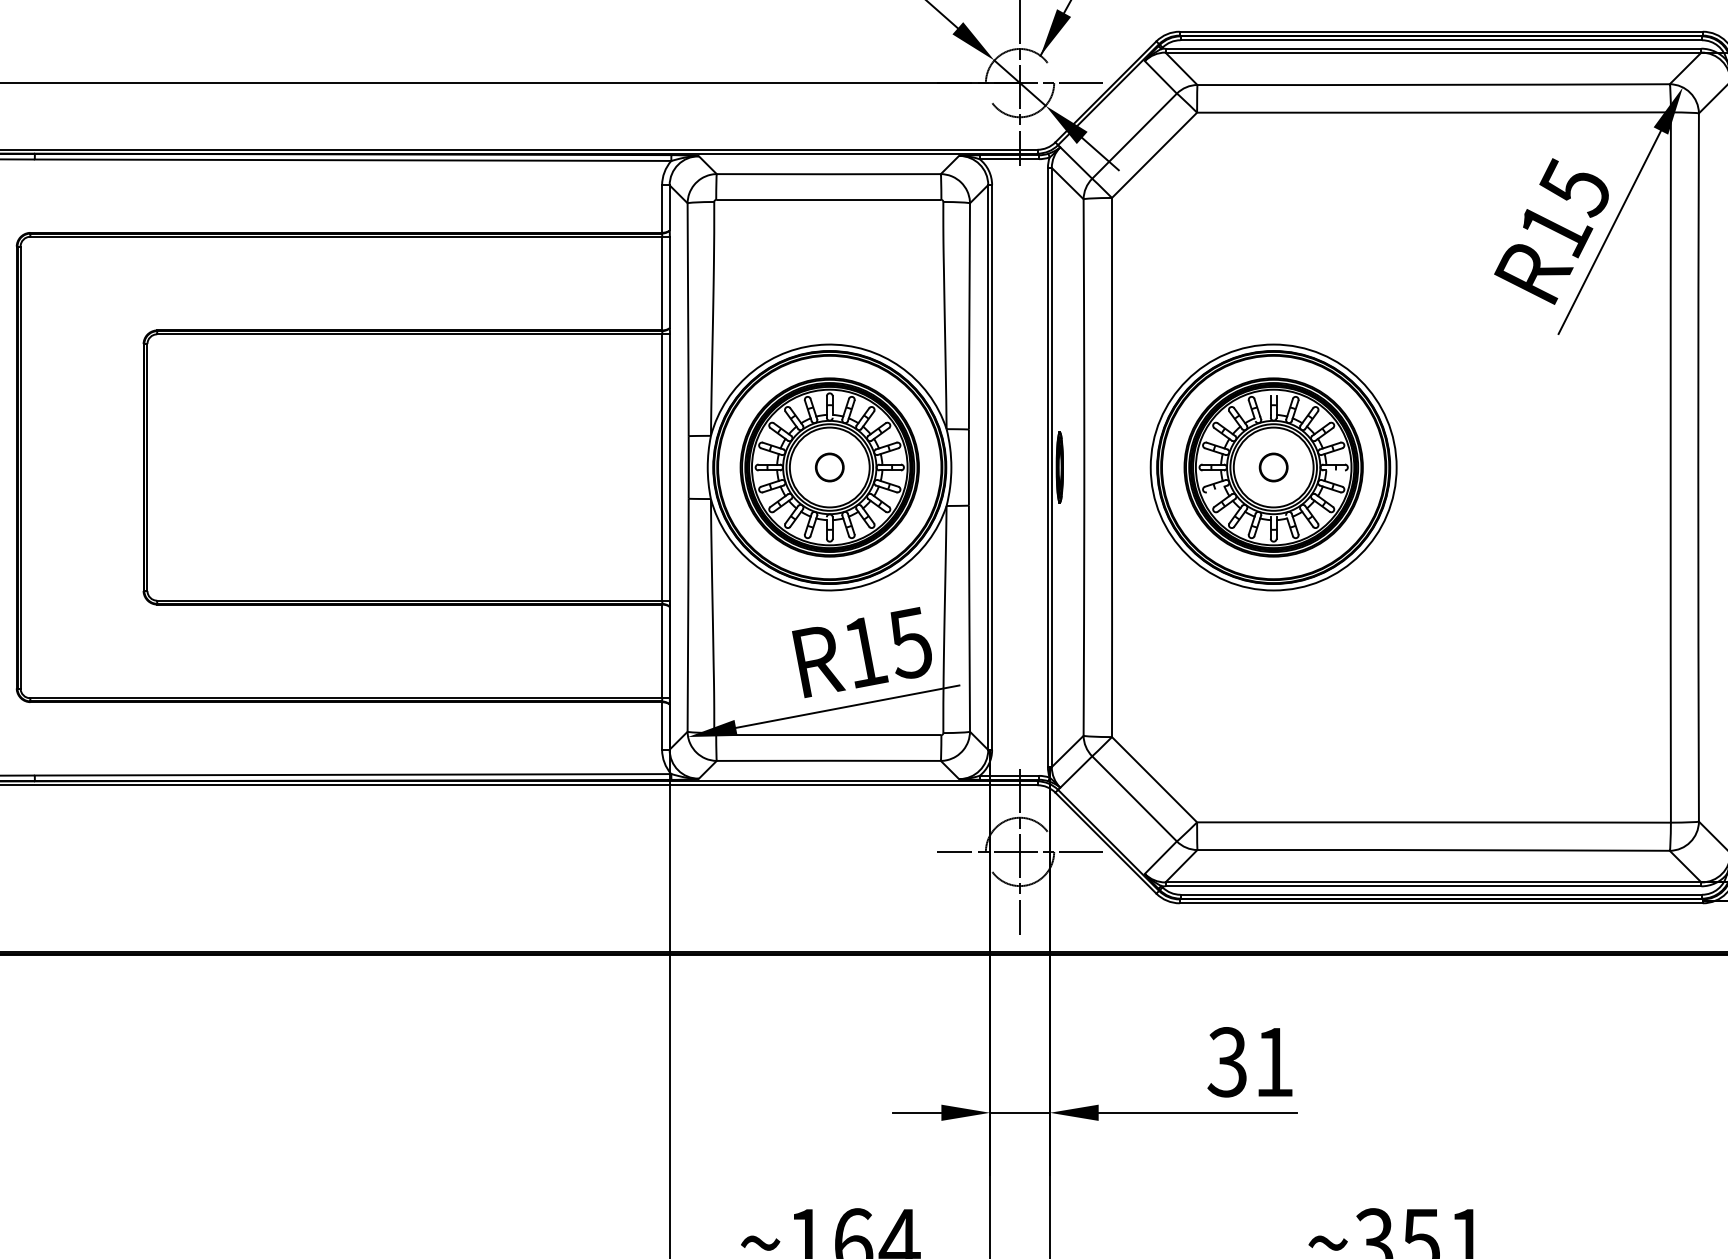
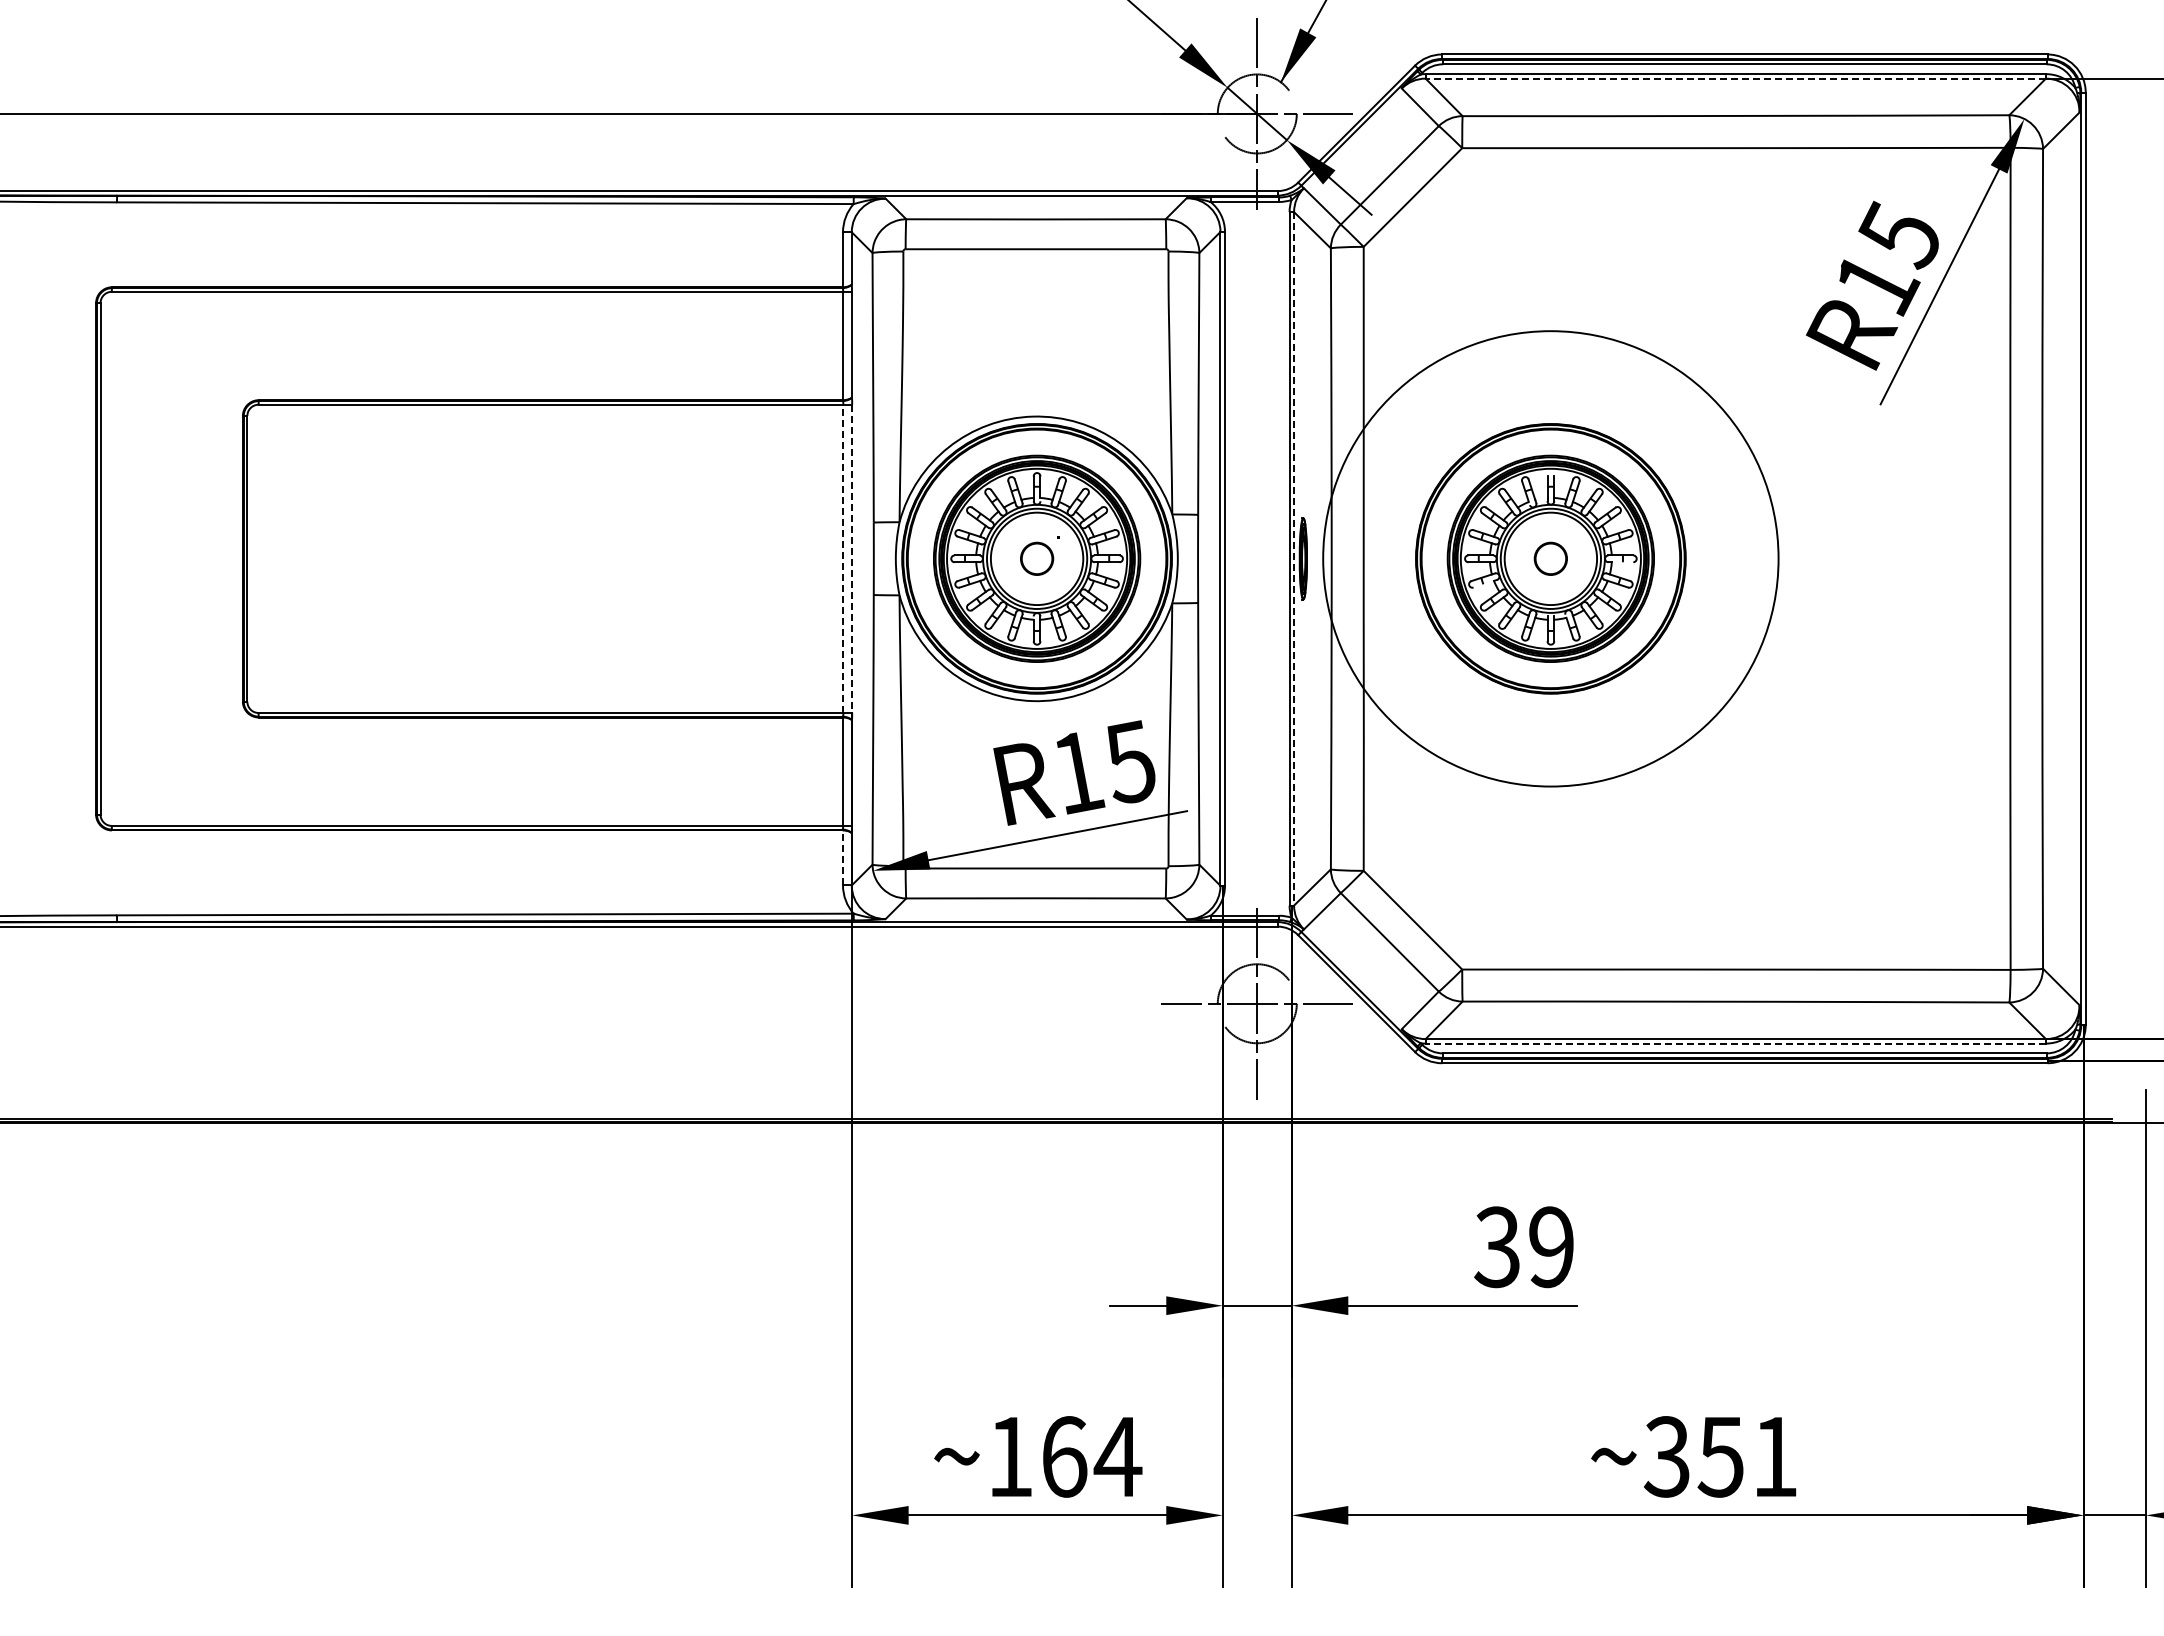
line: (1433, 52) -> (1735, 78), solid -> dashed
line: (662, 467) -> (843, 558), solid -> dashed
line: (1052, 467) -> (1294, 558), solid -> dashed
circle: (1273, 467) -> (1550, 558), size x1.6
line: (670, 468) -> (852, 559), solid -> dashed
line: (662, 725) -> (843, 857), solid -> dashed
line: (1433, 886) -> (1735, 1043), solid -> dashed
text: (1274, 1062) -> (1551, 1247), 31 -> 39

